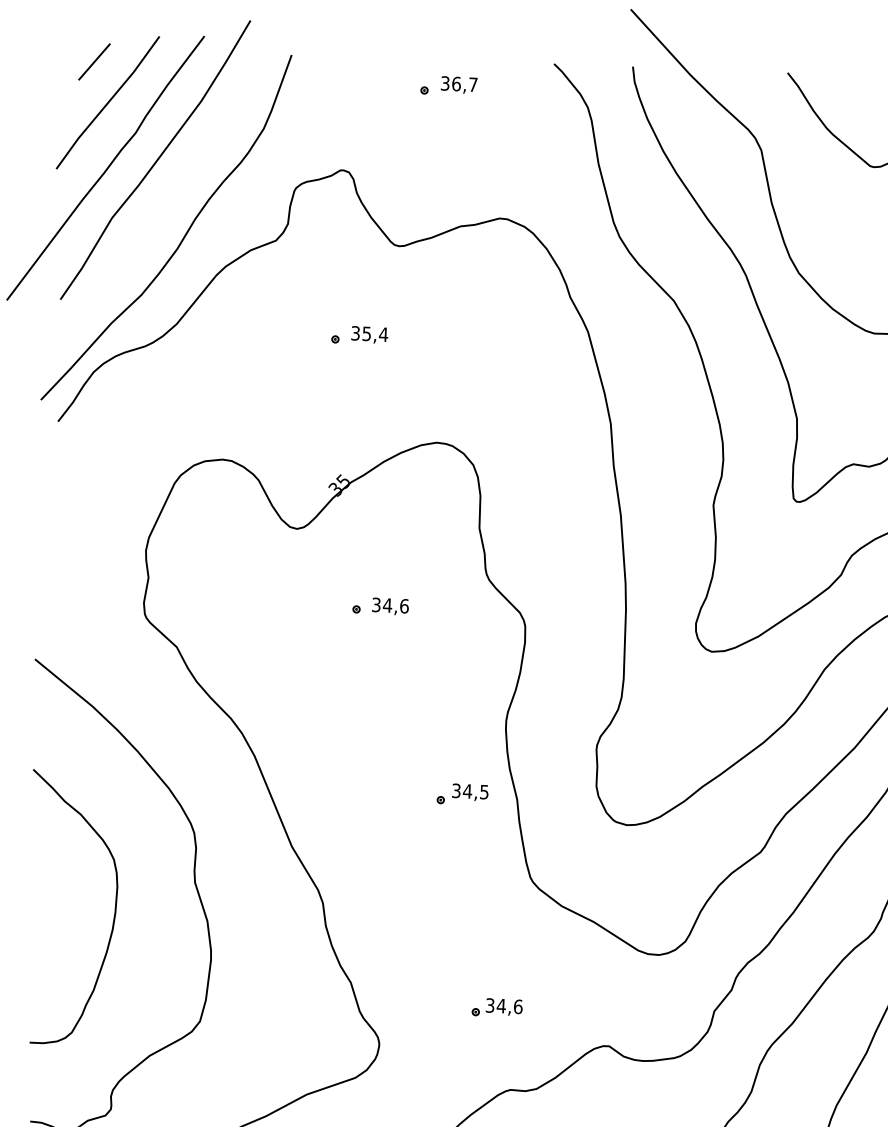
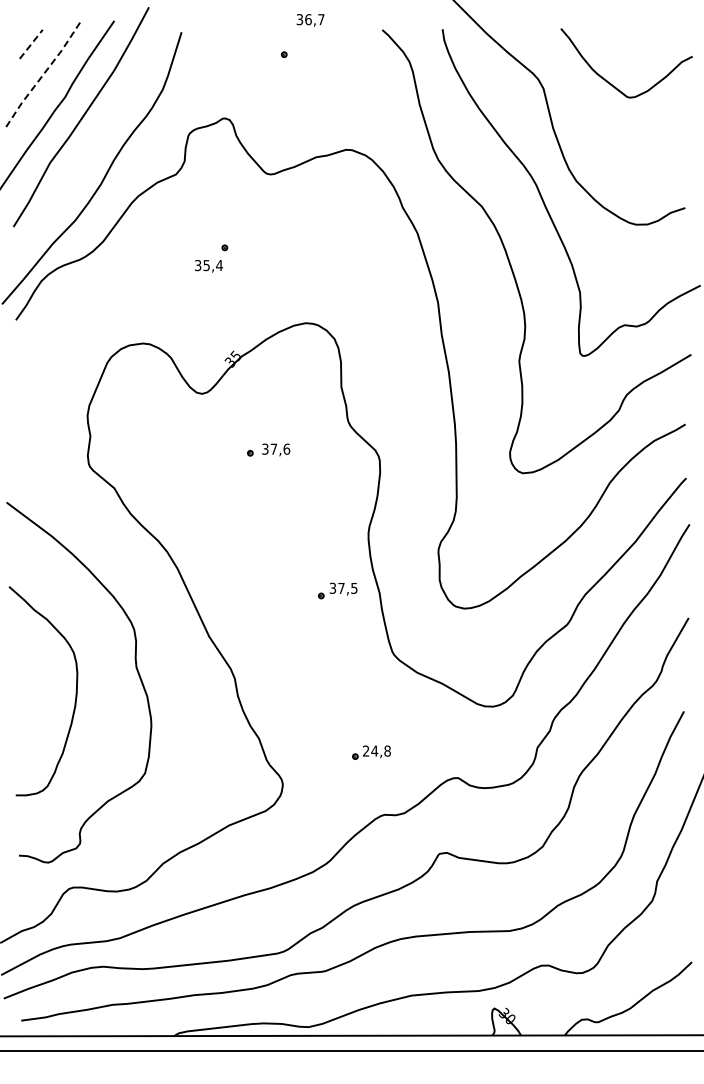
line: (94, 62) -> (31, 44), solid -> dashed
text: (459, 85) -> (310, 20), moved
line: (107, 103) -> (42, 75), solid -> dashed
text: (369, 335) -> (208, 266), moved
text: (387, 604) -> (273, 448), 34,6 -> 37,6
text: (467, 791) -> (341, 588), 34,5 -> 37,5
text: (503, 1005) -> (376, 750), 34,6 -> 24,8

